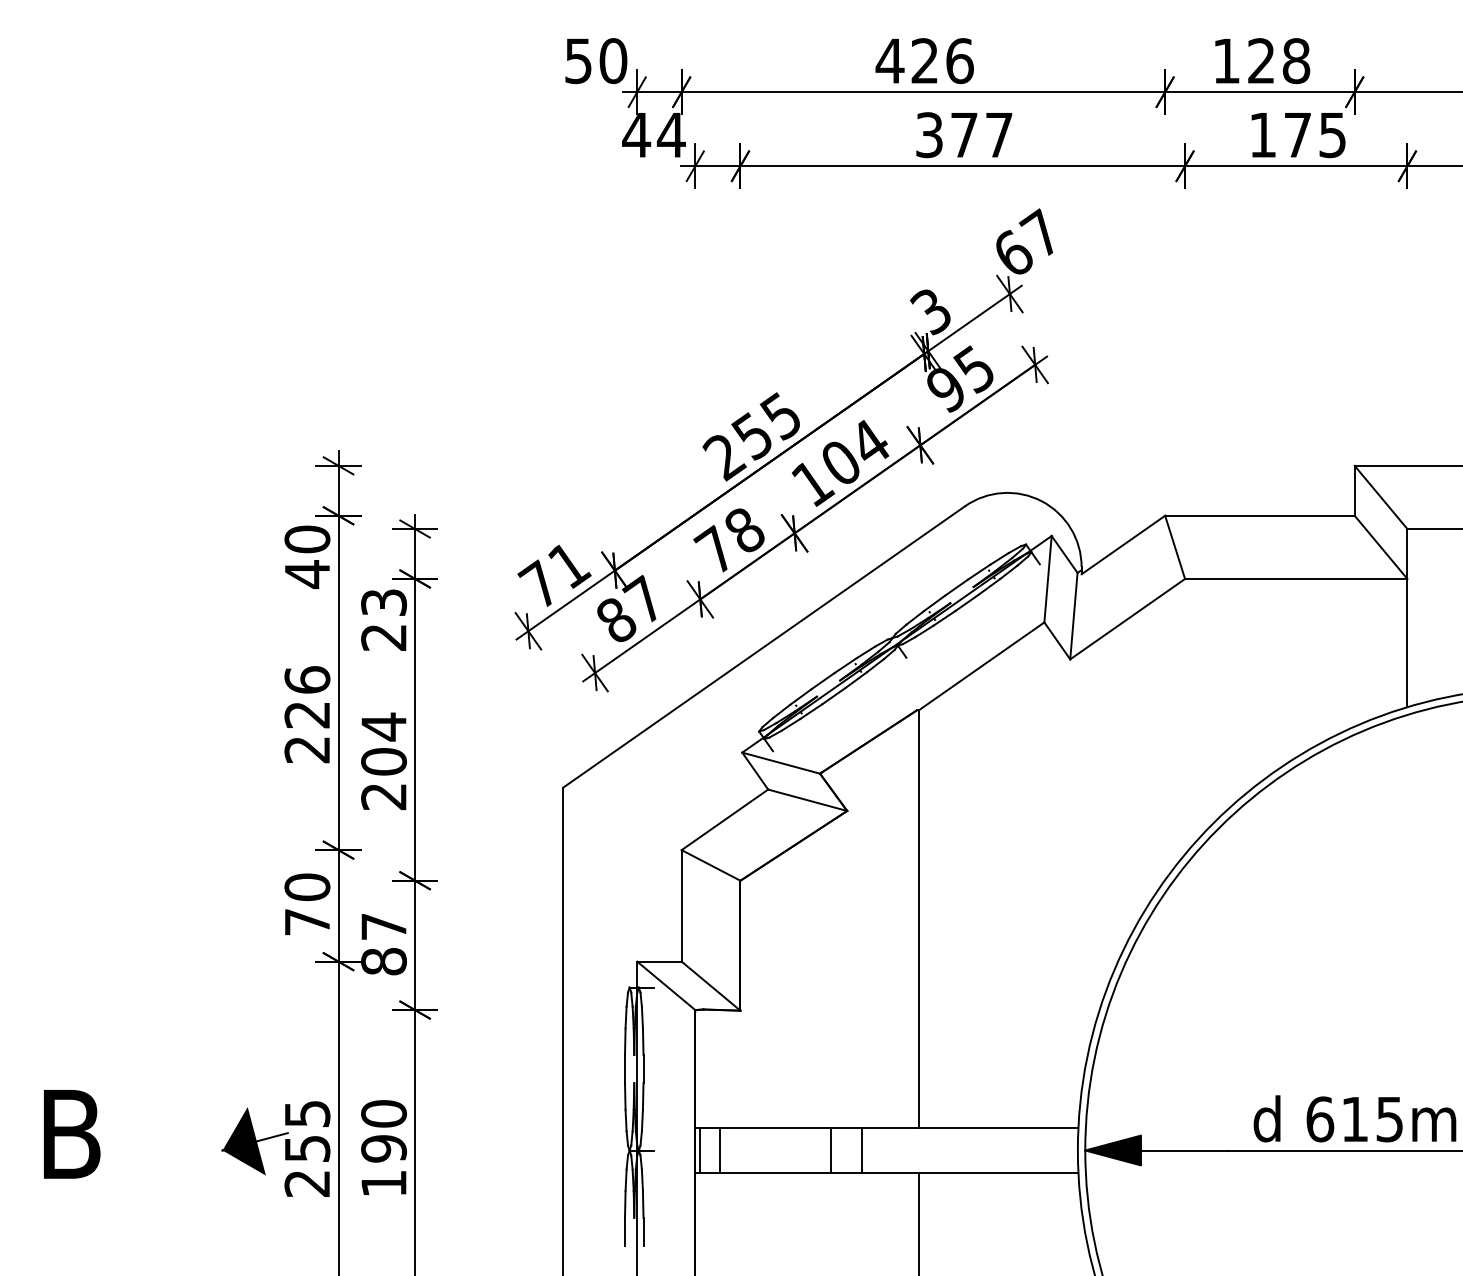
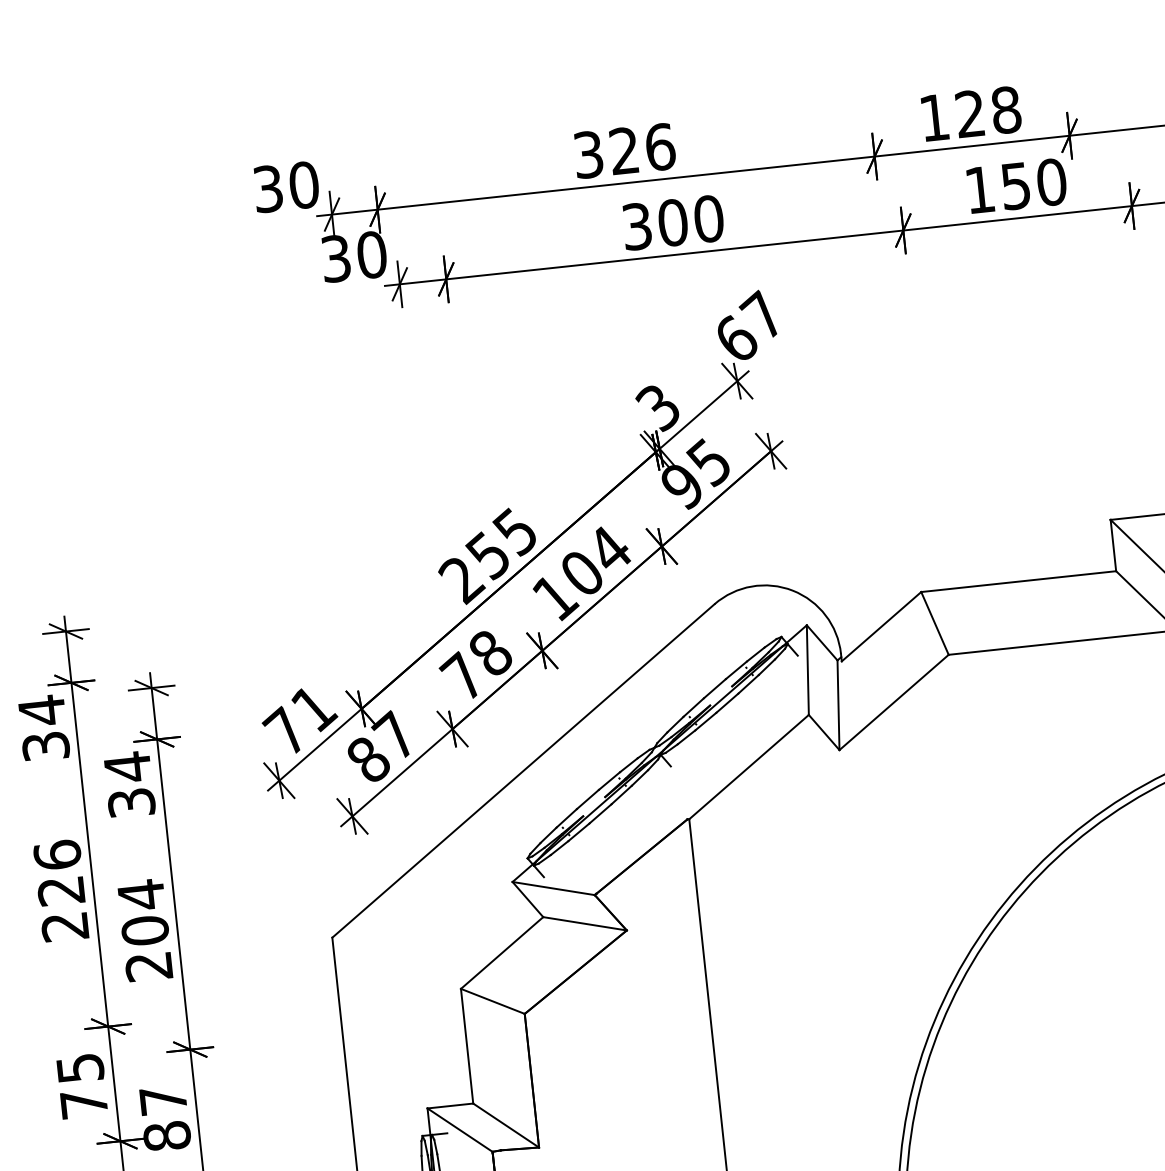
text: (578, 60) -> (268, 188), 50 -> 30
text: (889, 61) -> (587, 155), 426 -> 326
text: (653, 135) -> (353, 257), 44 -> 30
text: (981, 135) -> (690, 221), 377 -> 300
text: (1315, 135) -> (1034, 184), 175 -> 150
text: (307, 557) -> (44, 729), 40 -> 34
text: (383, 619) -> (129, 784), 23 -> 34
text: (307, 887) -> (80, 1068), 70 -> 75

